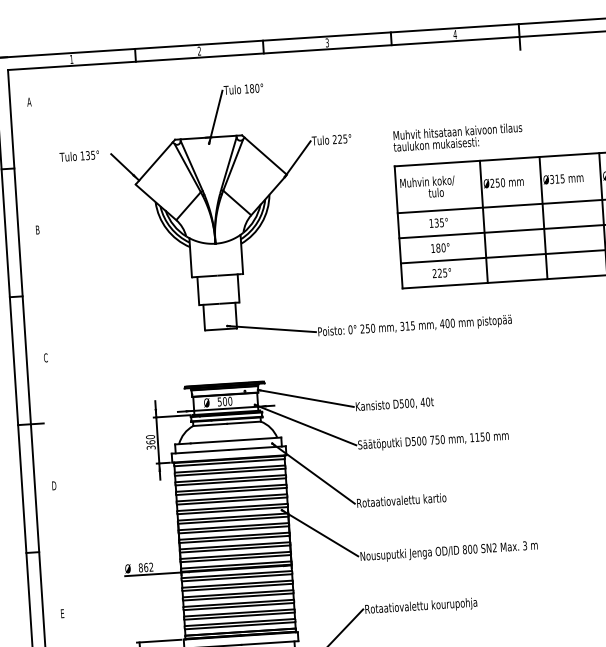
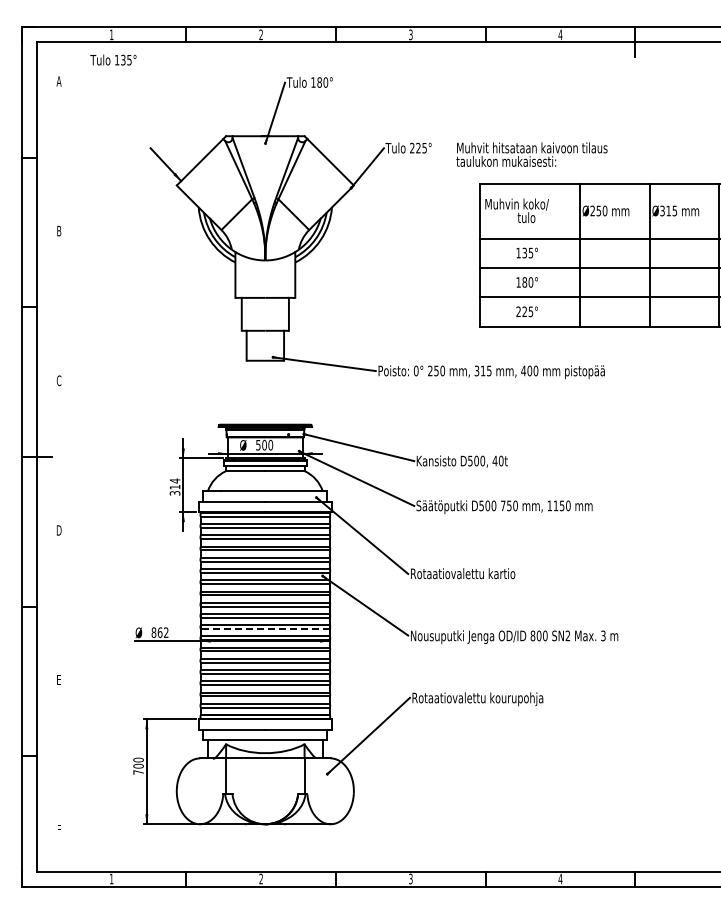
text: (457, 137) -> (531, 154), moved
text: (79, 155) -> (113, 59), moved
text: (150, 439) -> (174, 483), 360 -> 314
line: (235, 559) -> (265, 629), solid -> dashed

